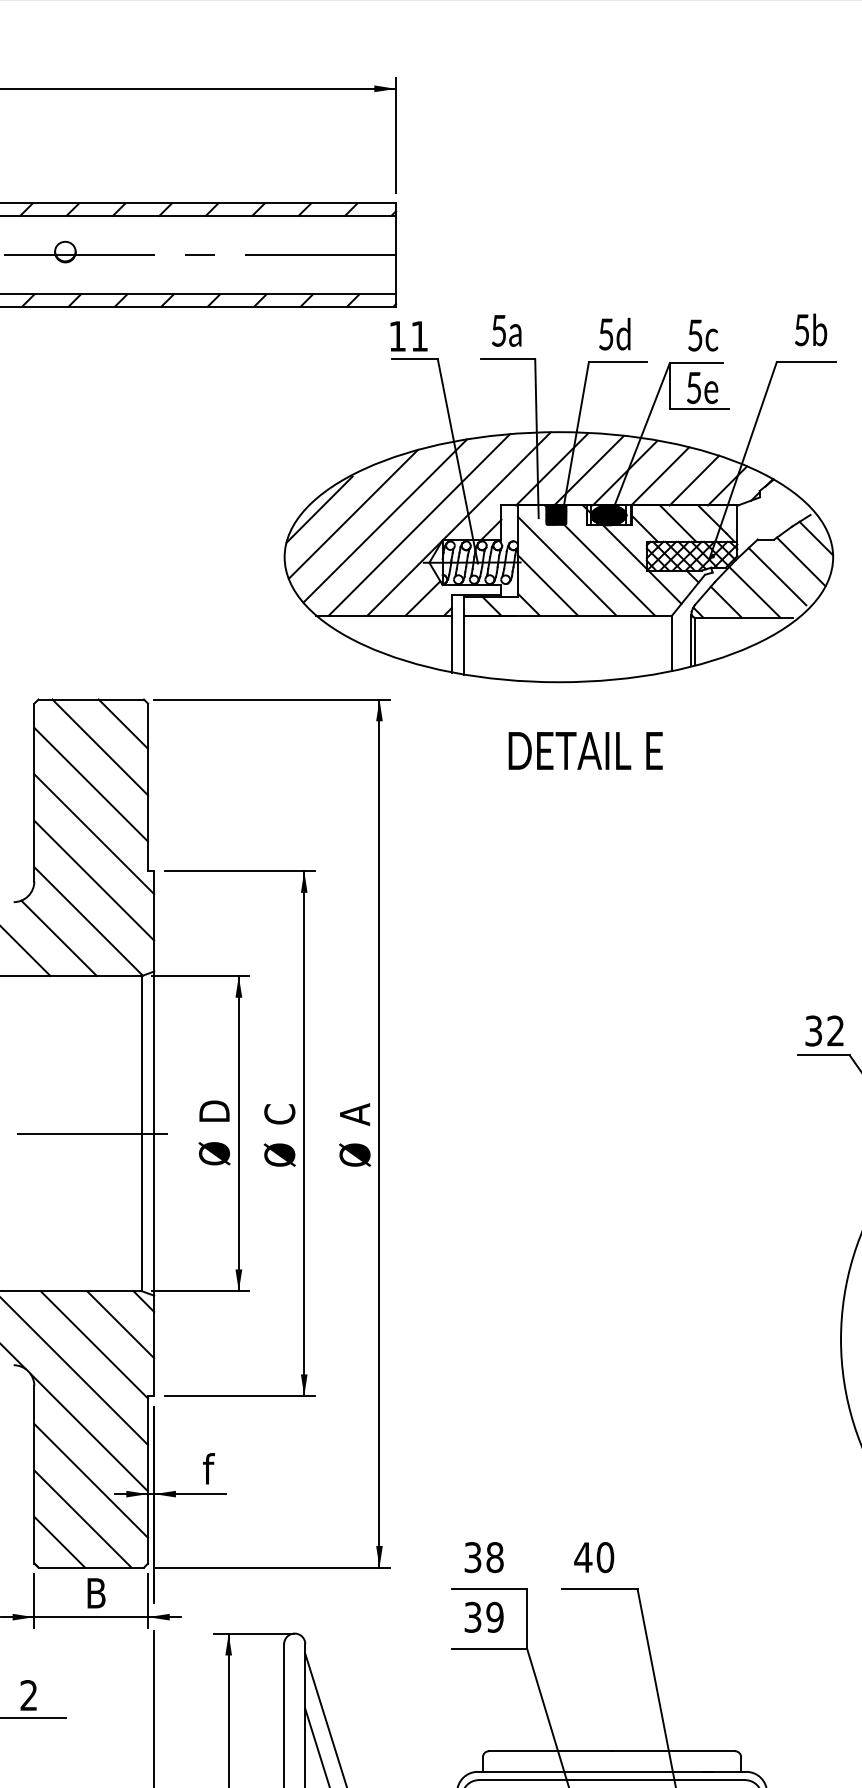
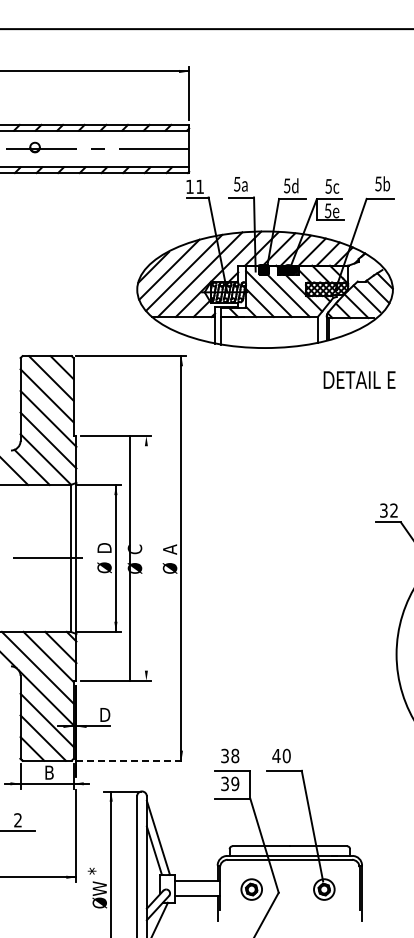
text: (585, 749) -> (359, 379), moved
line: (304, 1133) -> (130, 558), moved
text: (214, 1468) -> (104, 714), f -> D
line: (272, 1567) -> (131, 760), solid -> dashed

